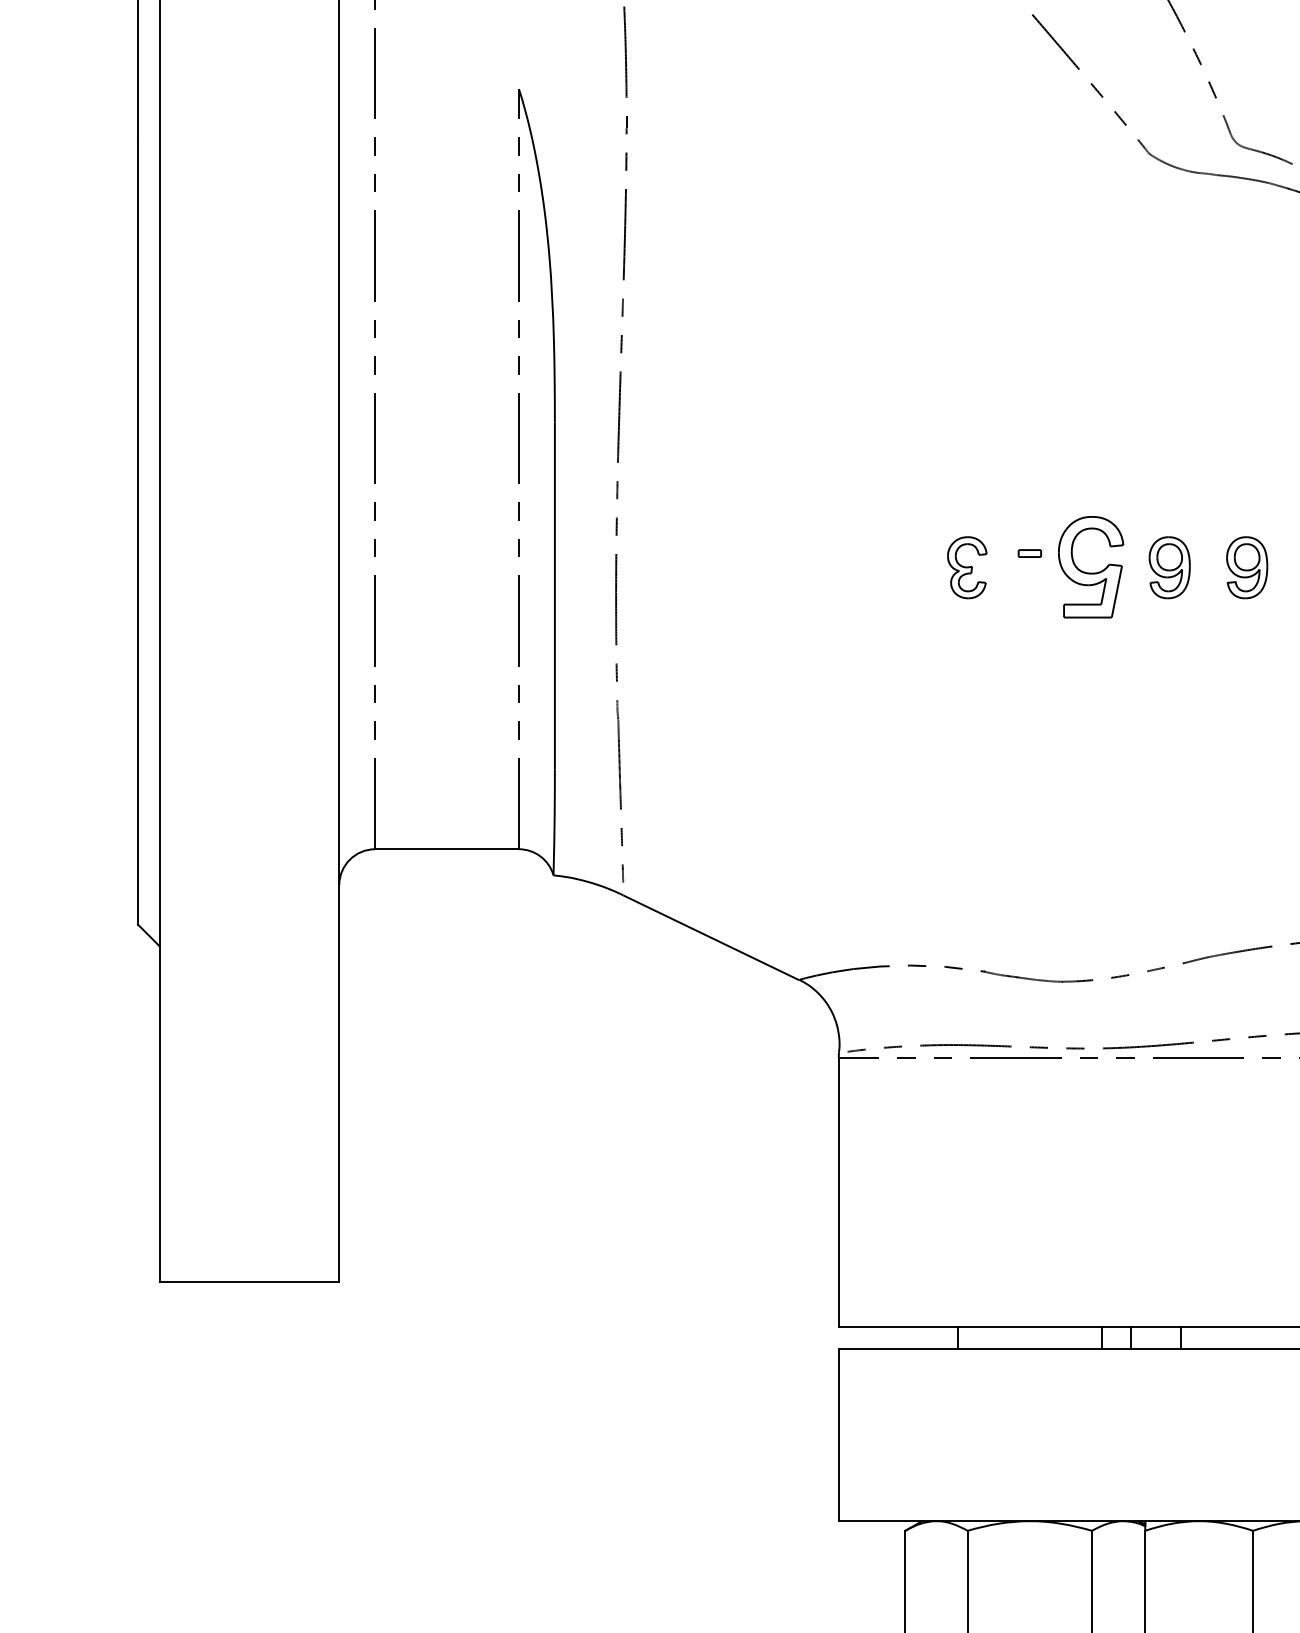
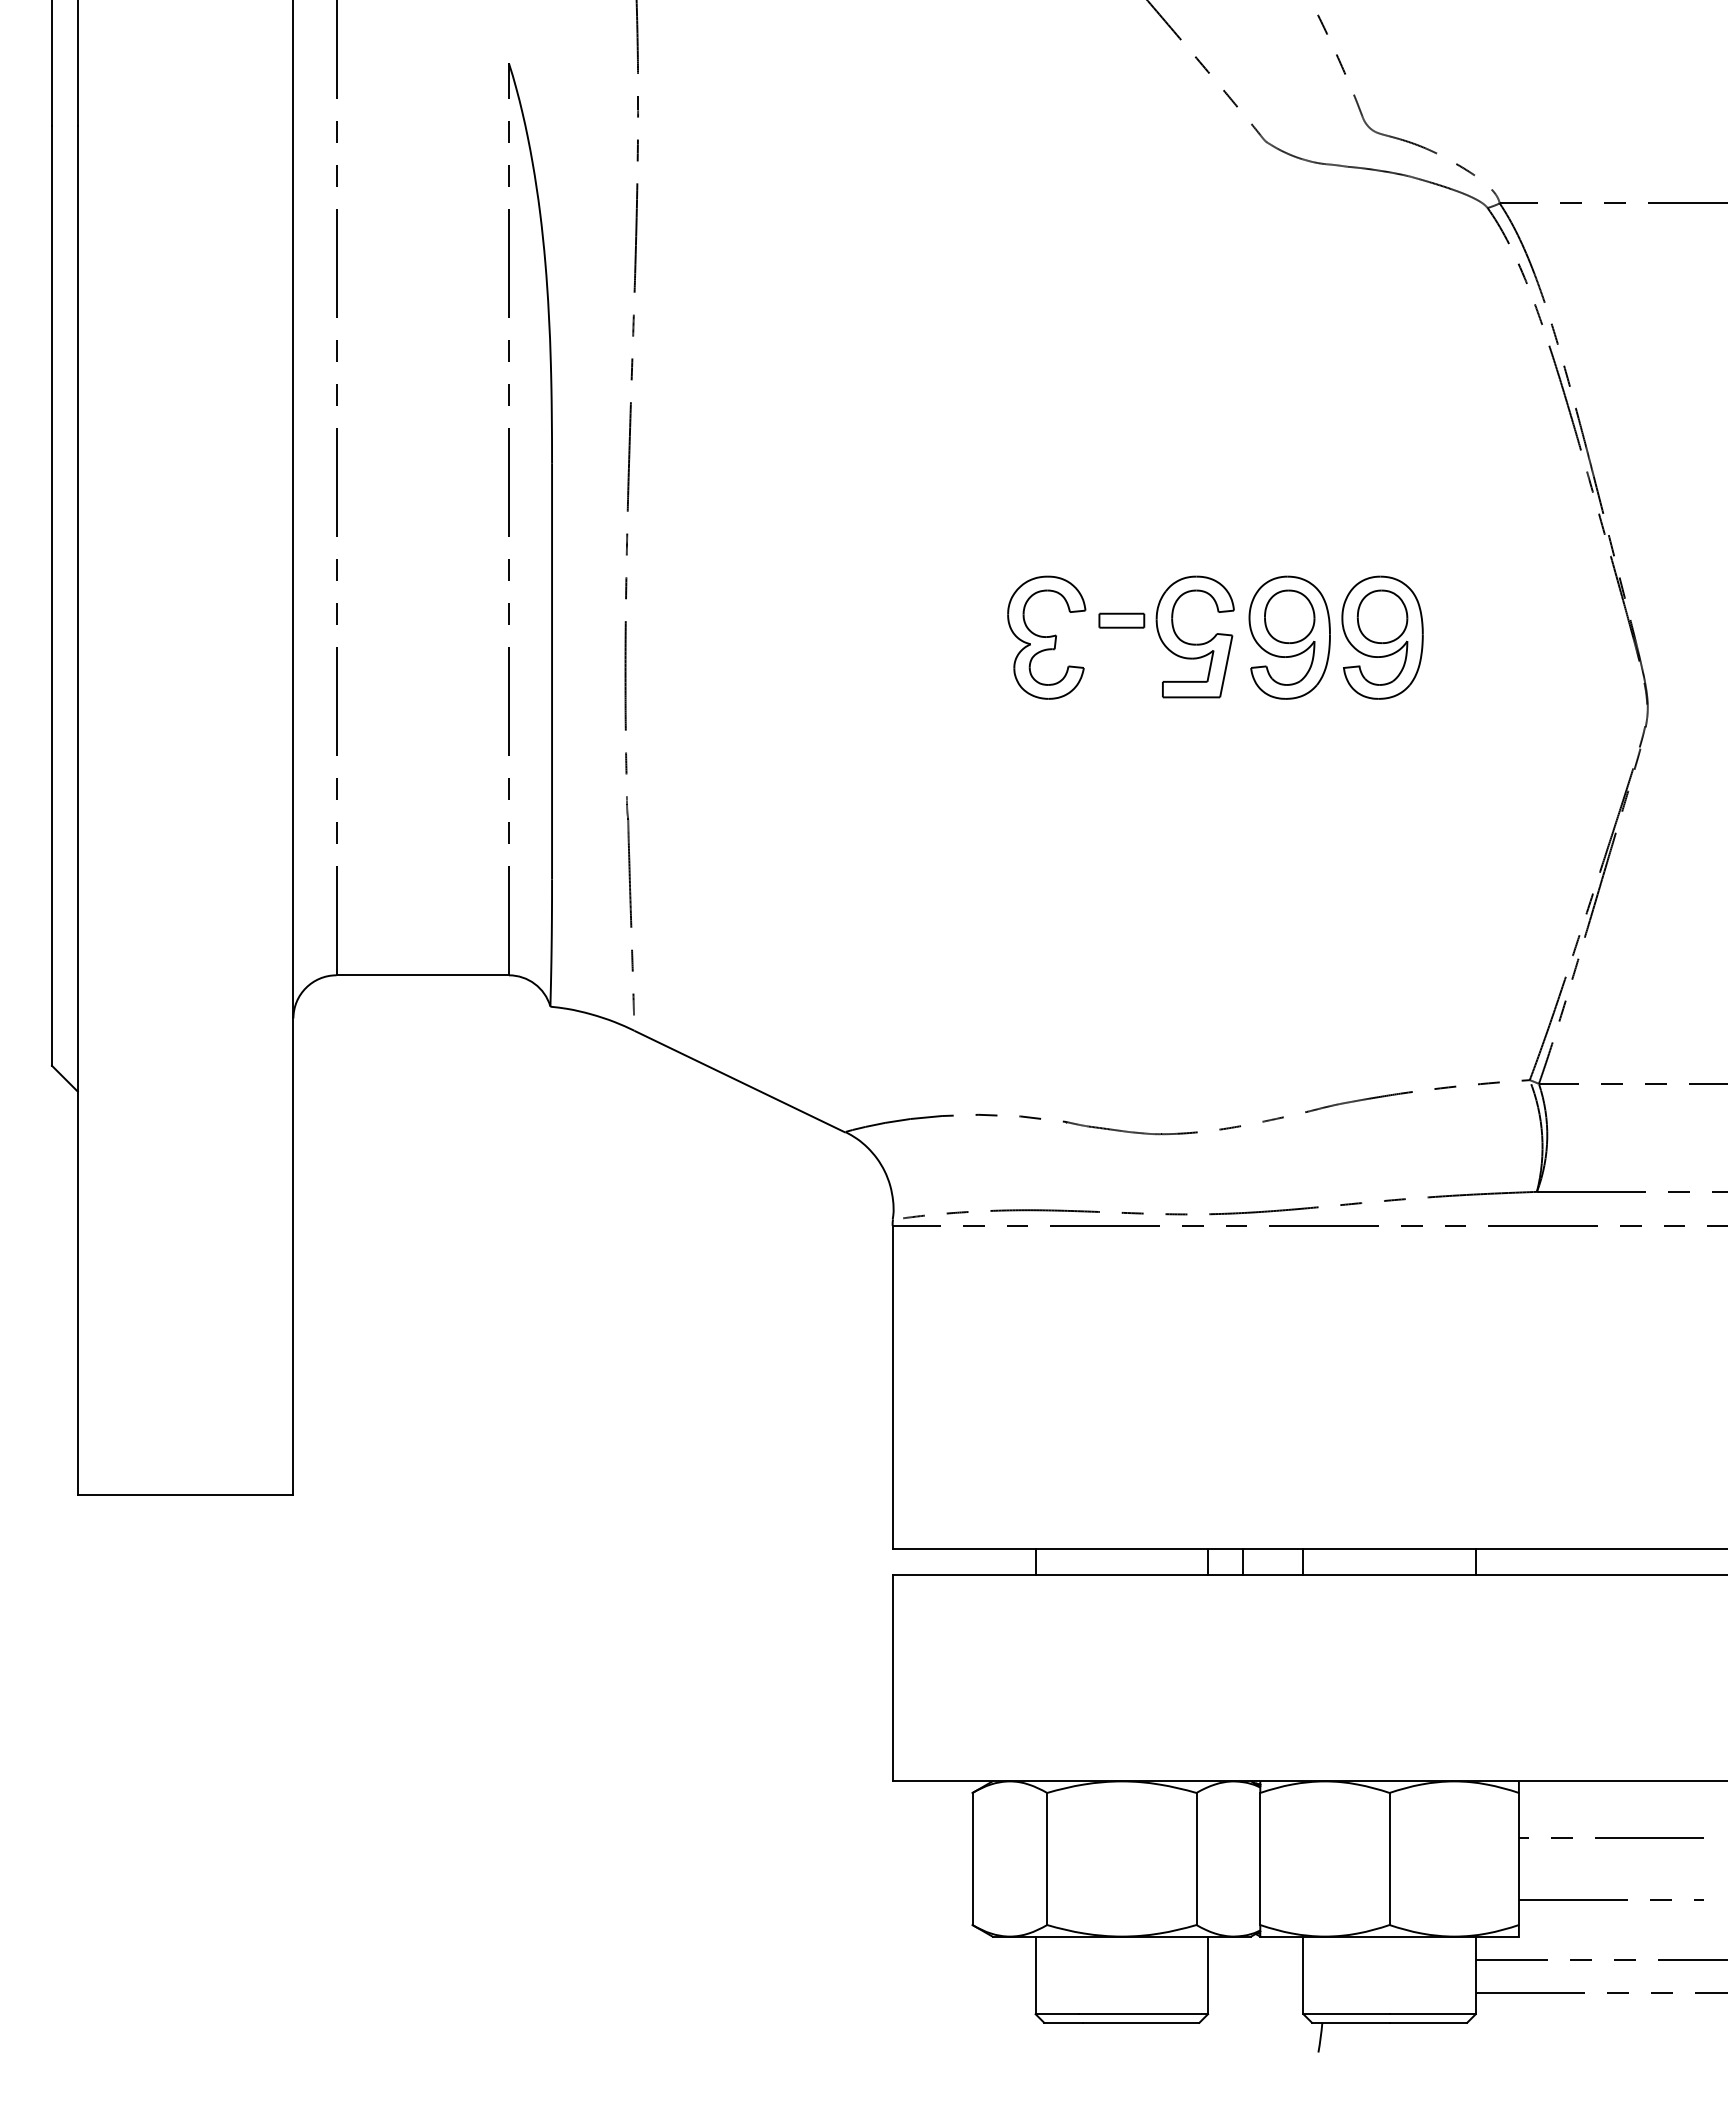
part: (1029, 553) -> (1121, 620), size x1.67
part: (967, 567) -> (1046, 637), size x1.67
part: (1169, 567) -> (1289, 637), size x1.67
part: (1247, 567) -> (1382, 637), size x1.67

